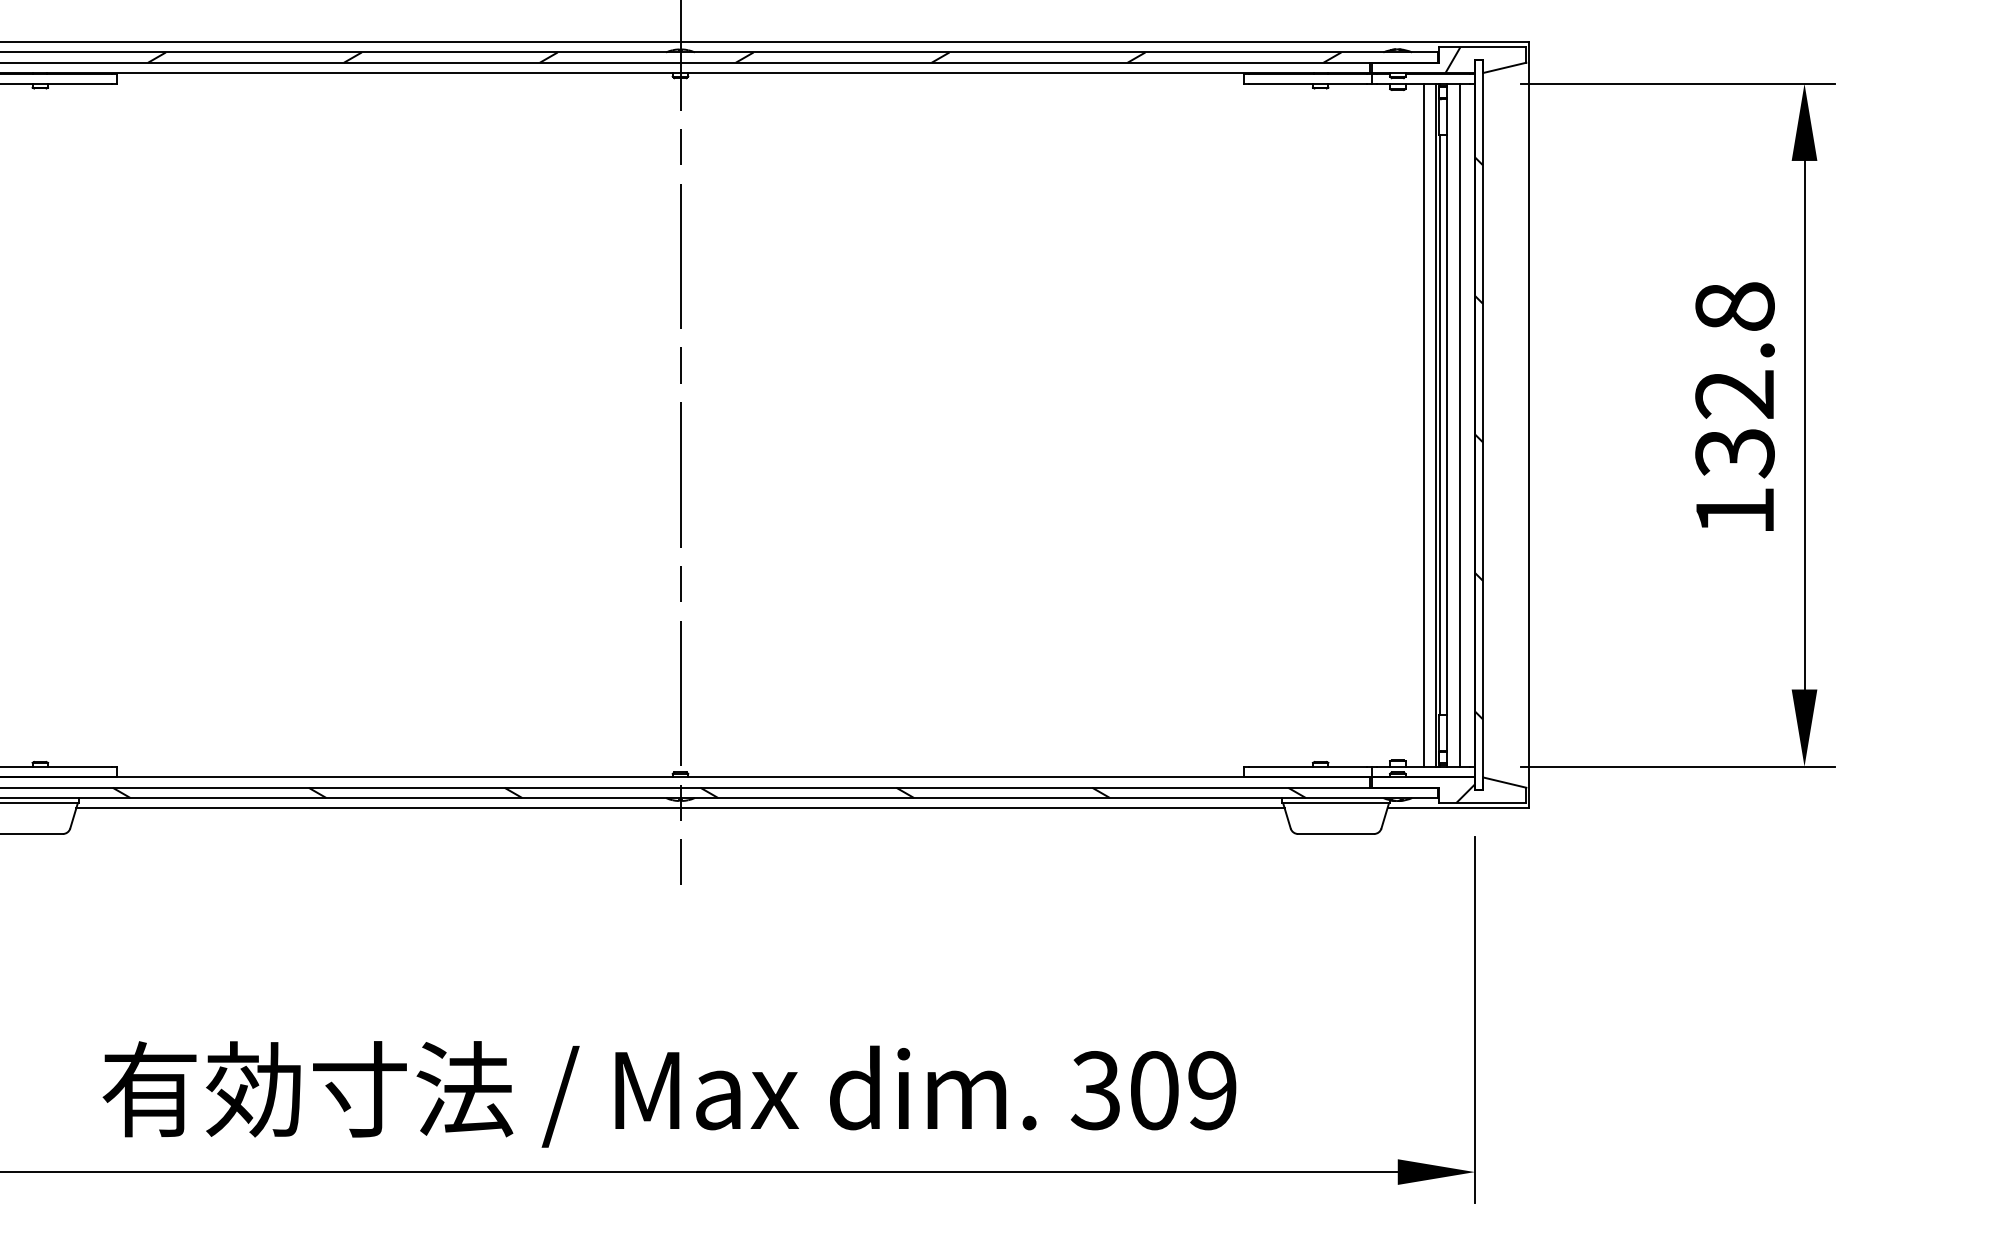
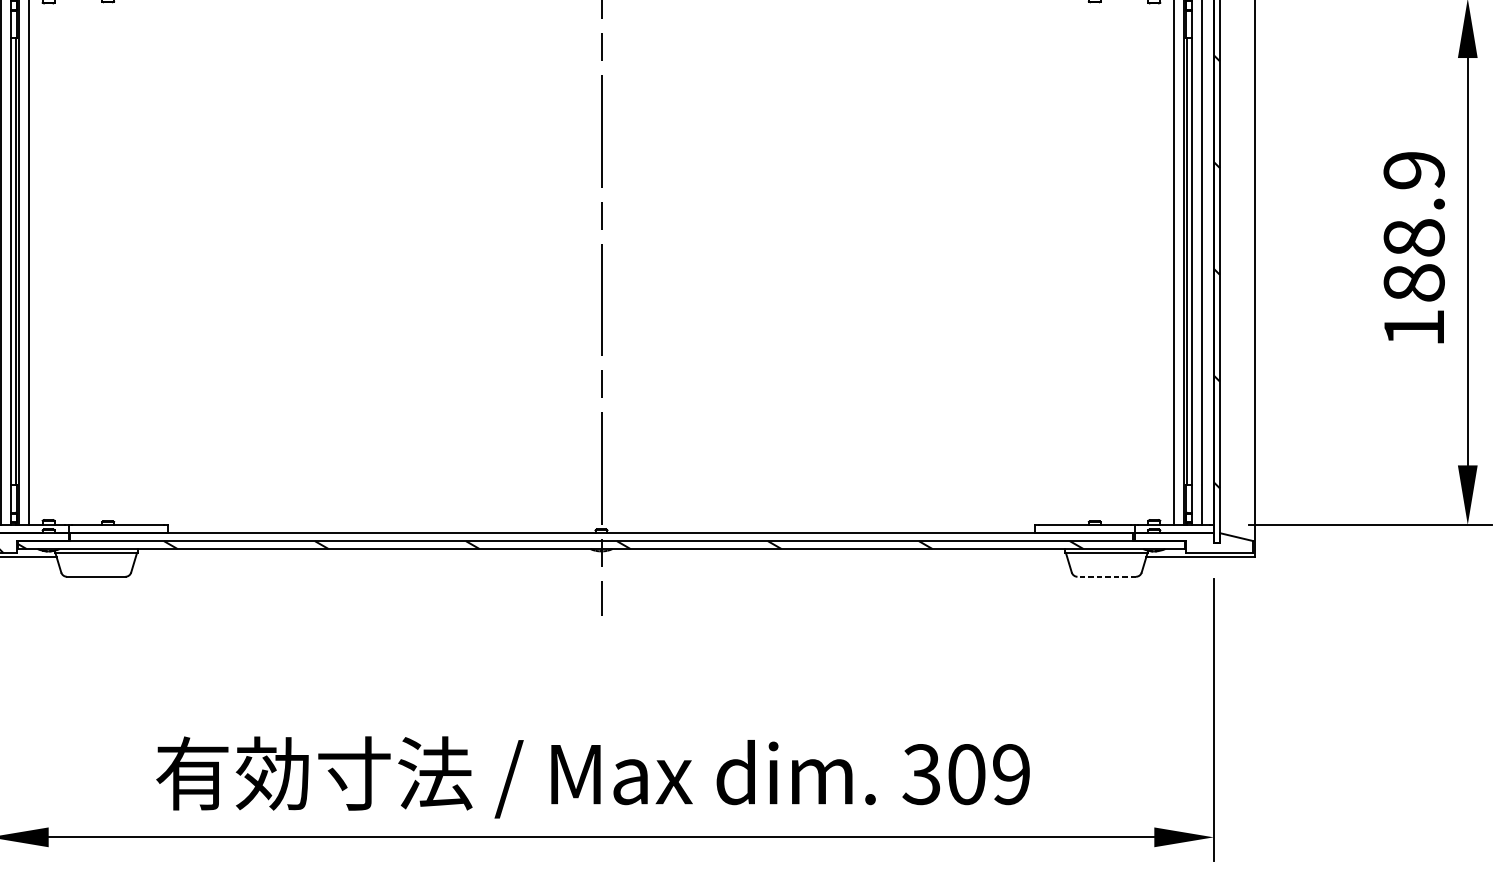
text: (1734, 380) -> (1413, 227), 132.8 -> 188.9
hatch: (1465, 793) -> (1206, 545), removed
line: (680, 808) -> (601, 557), removed
line: (1336, 834) -> (1107, 577), solid -> dashed

